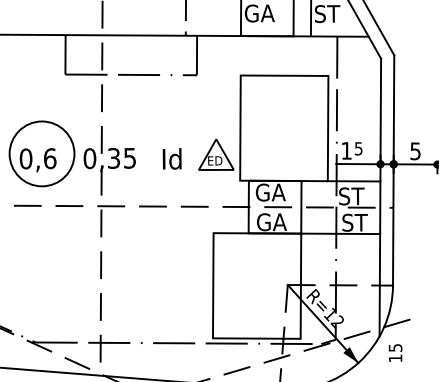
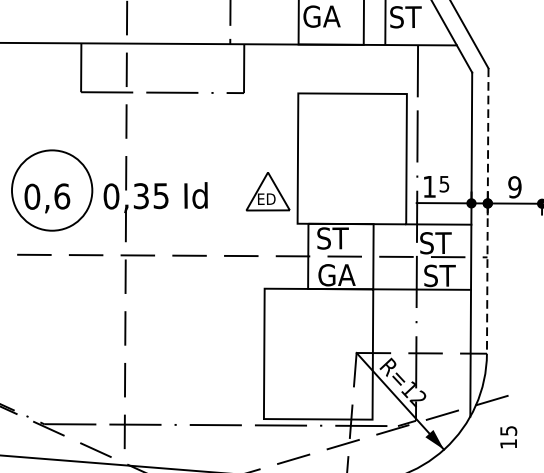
text: (415, 150) -> (514, 186), 5 -> 9
text: (171, 158) -> (195, 194), moved
line: (393, 170) -> (487, 211), solid -> dashed
text: (270, 192) -> (335, 238), GA -> ST
text: (395, 352) -> (508, 436), moved

